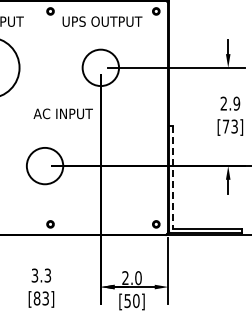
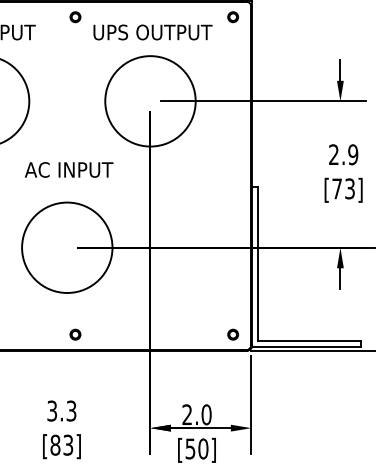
circle: (100, 67) -> (149, 100), size x1.67
text: (62, 113) -> (67, 169), moved
circle: (44, 165) -> (66, 246), size x1.67
line: (173, 177) -> (258, 264), dashed -> solid

